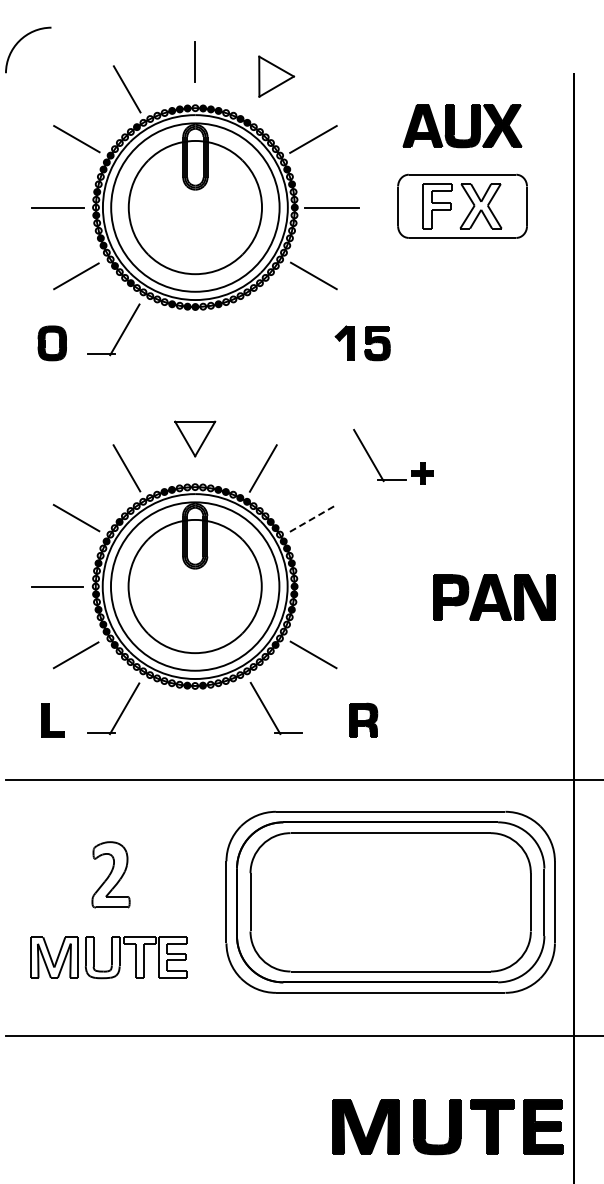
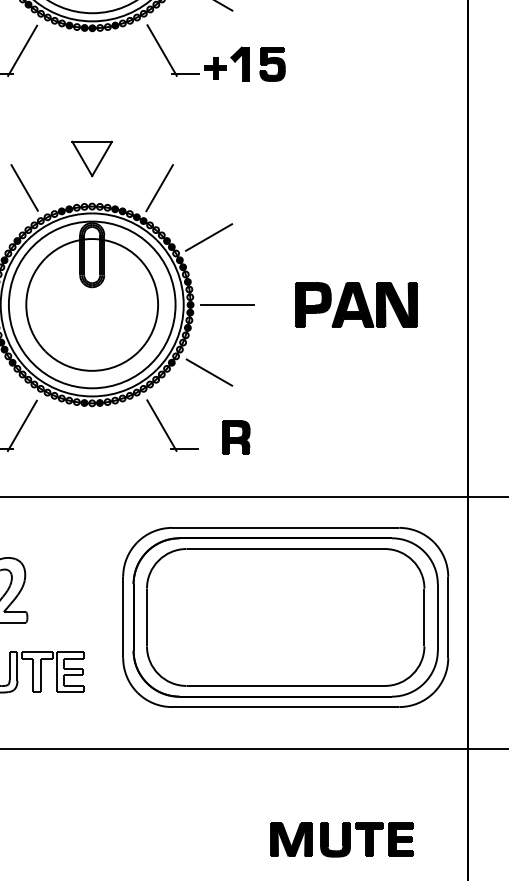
part: (375, 464) -> (168, 59), moved
line: (313, 518) -> (209, 237), dashed -> solid
line: (331, 586) -> (227, 304), added
part: (494, 597) -> (356, 304), moved
part: (363, 719) -> (236, 436), moved
part: (447, 1126) -> (341, 839), size x0.62

